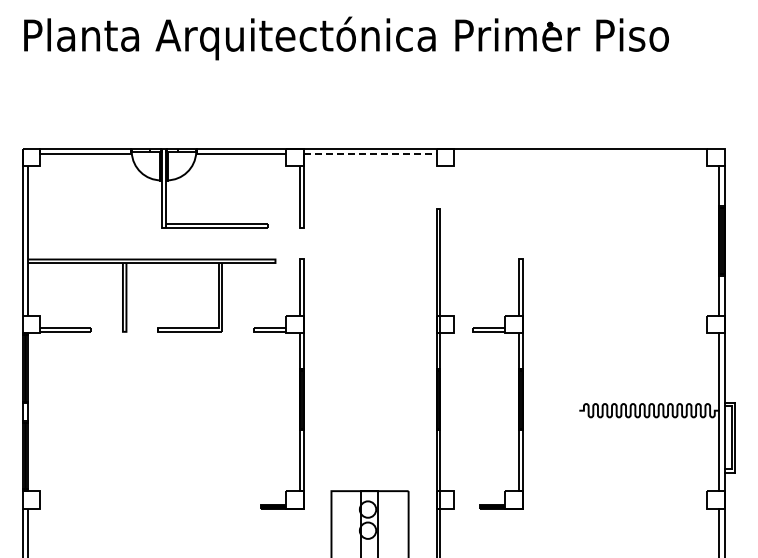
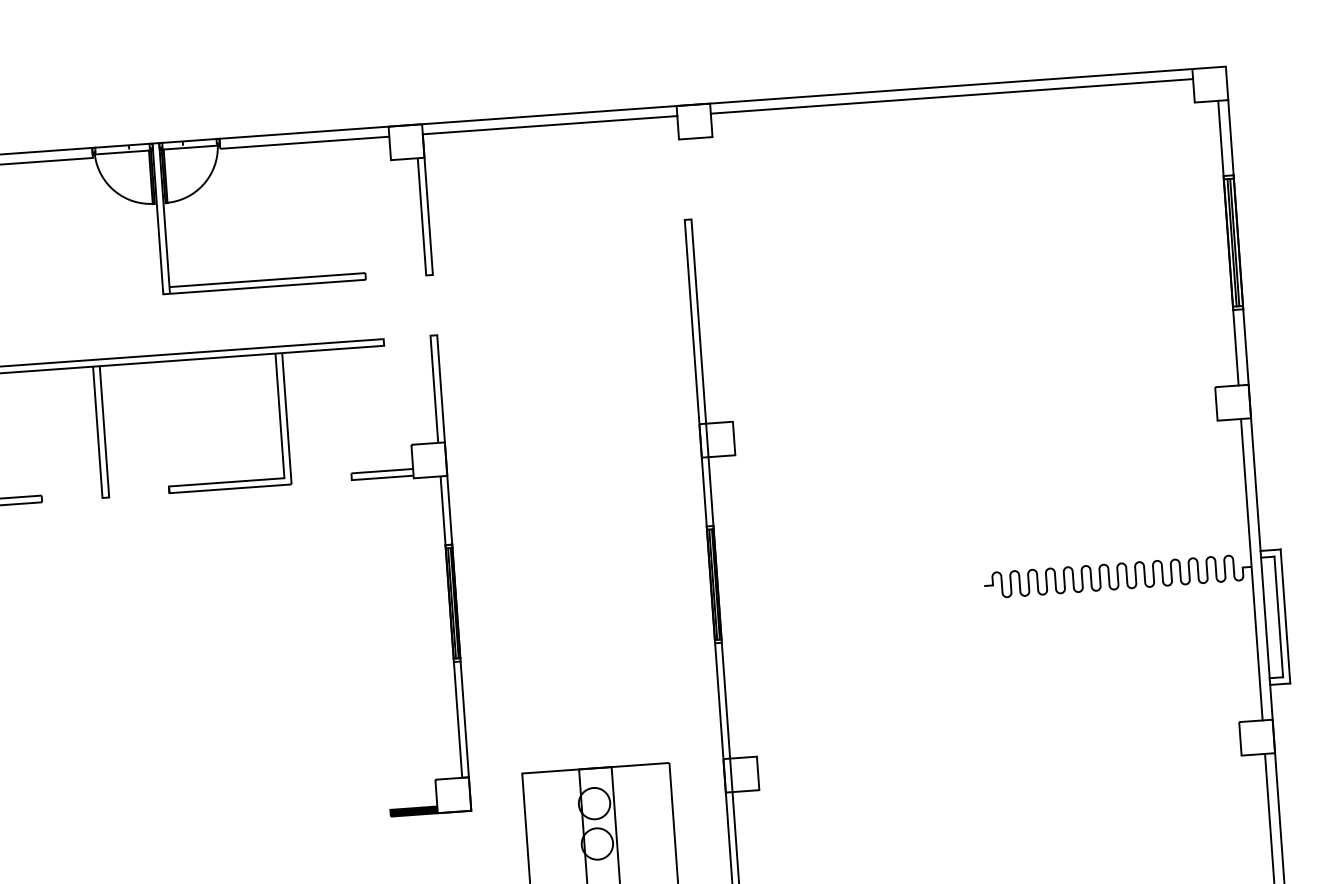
line: (370, 154) -> (550, 125), dashed -> solid
line: (580, 154) -> (951, 96), added
part: (518, 383) -> (864, 542), removed

